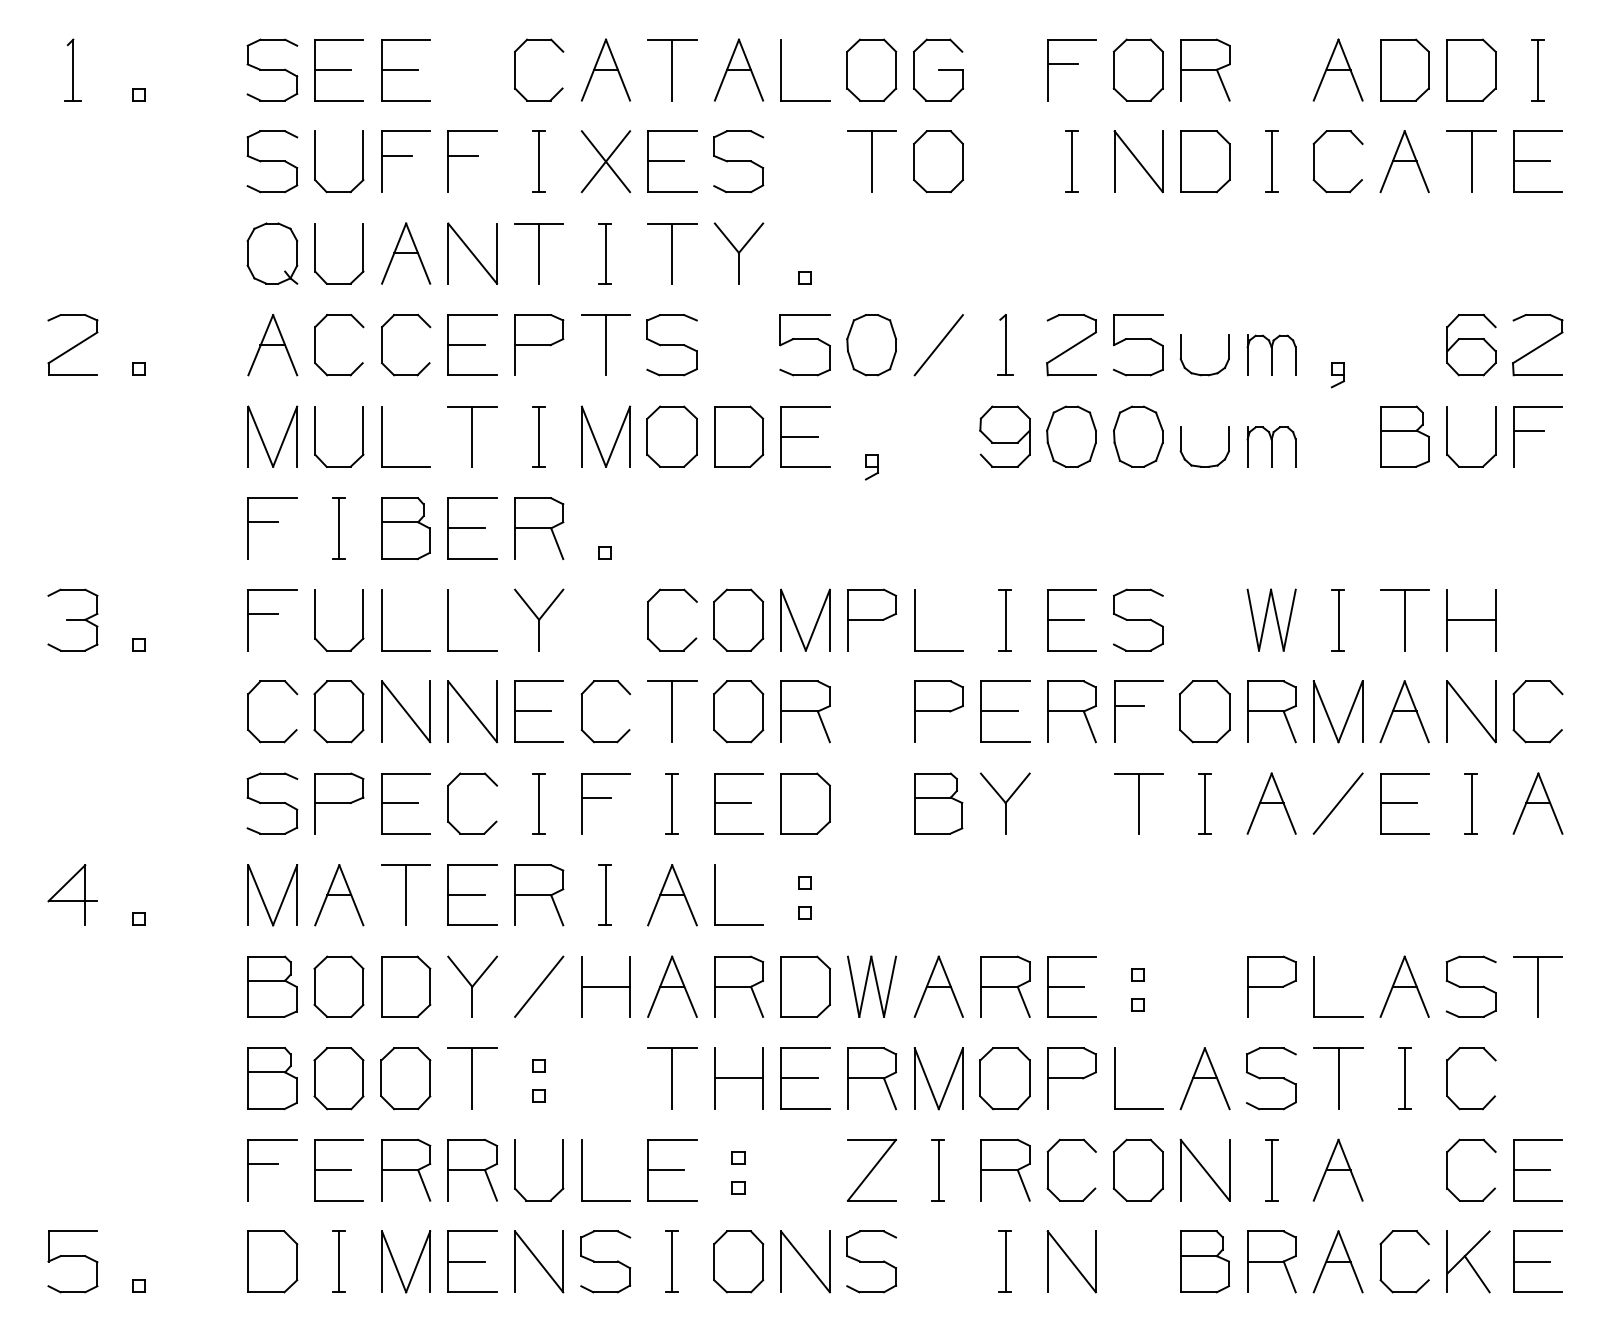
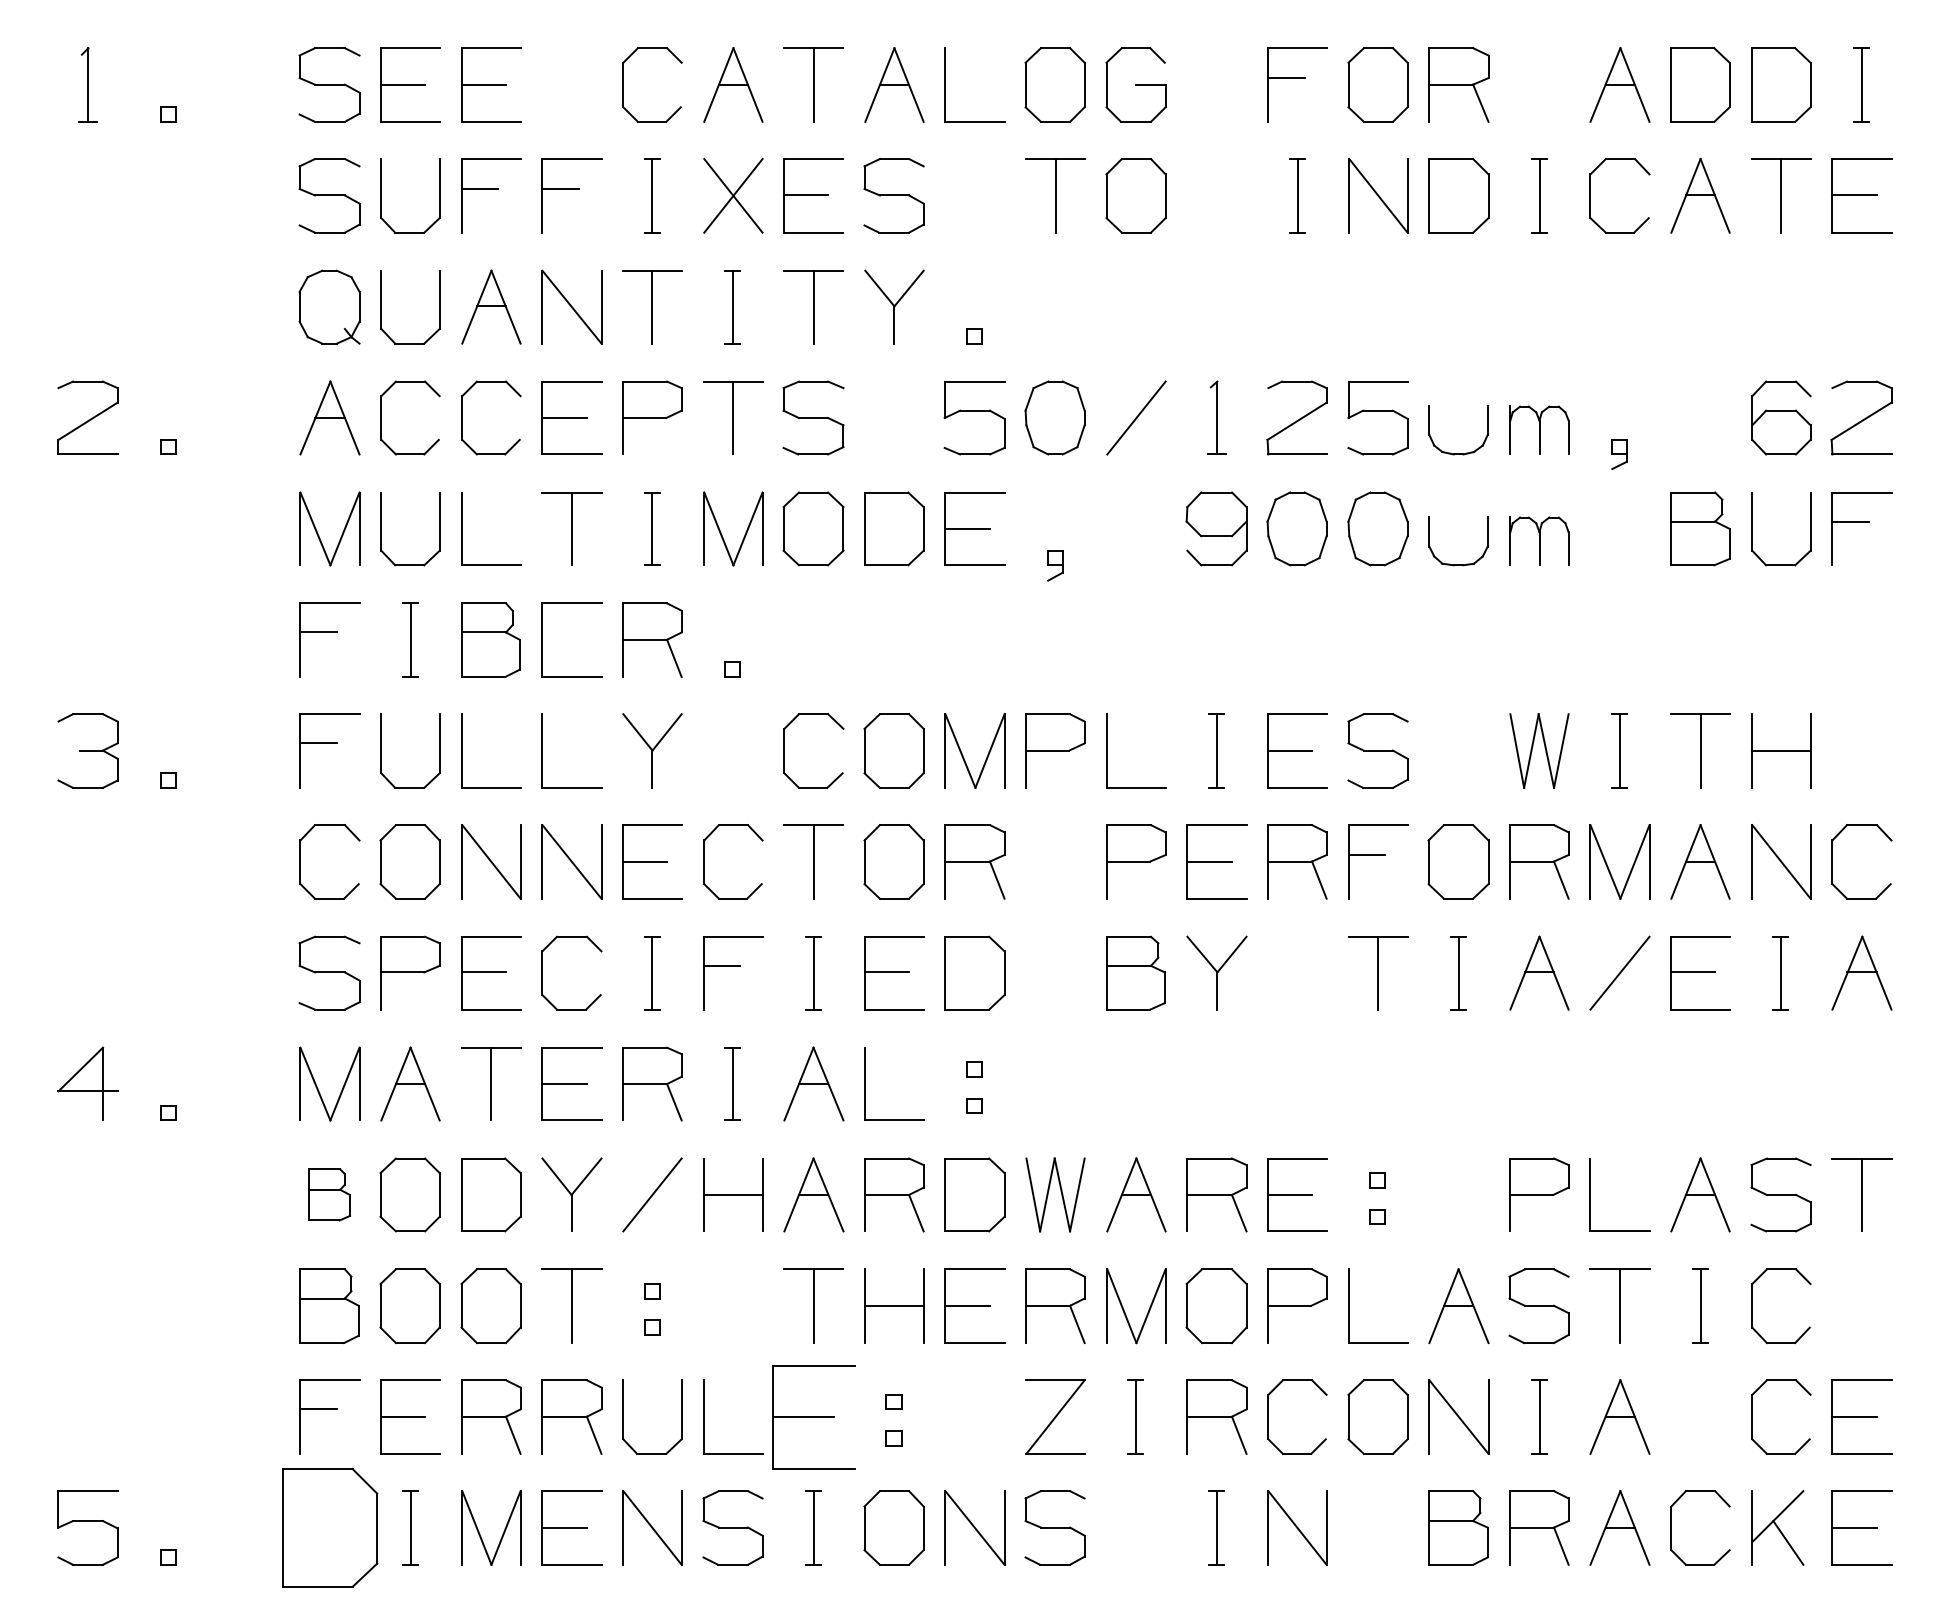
line: (466, 528) -> (564, 639), removed
part: (272, 986) -> (329, 1194), size x0.7
part: (672, 1169) -> (813, 1416), size x1.4
part: (272, 1261) -> (329, 1527), size x1.6

